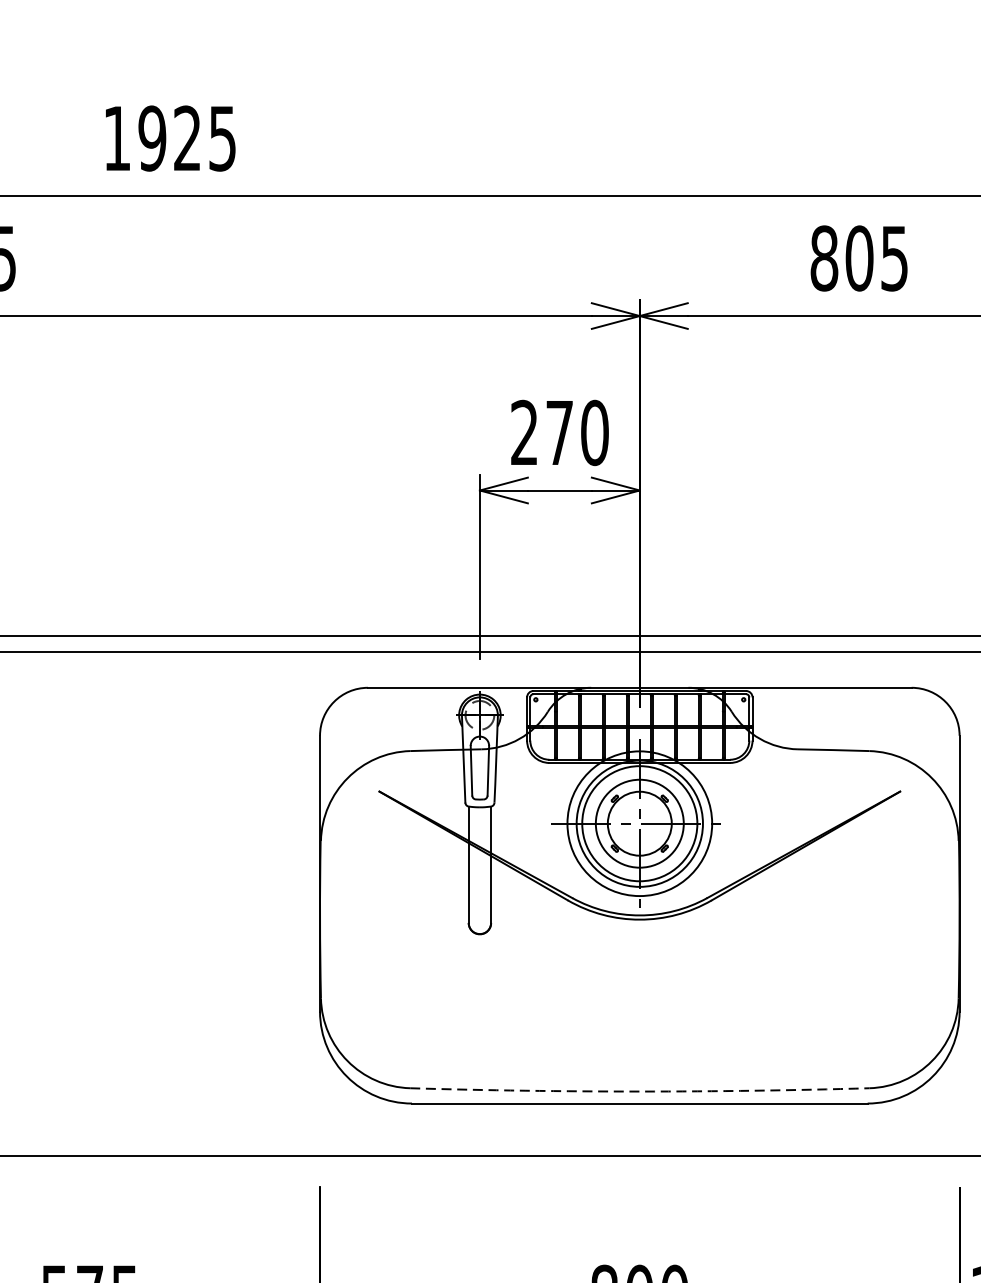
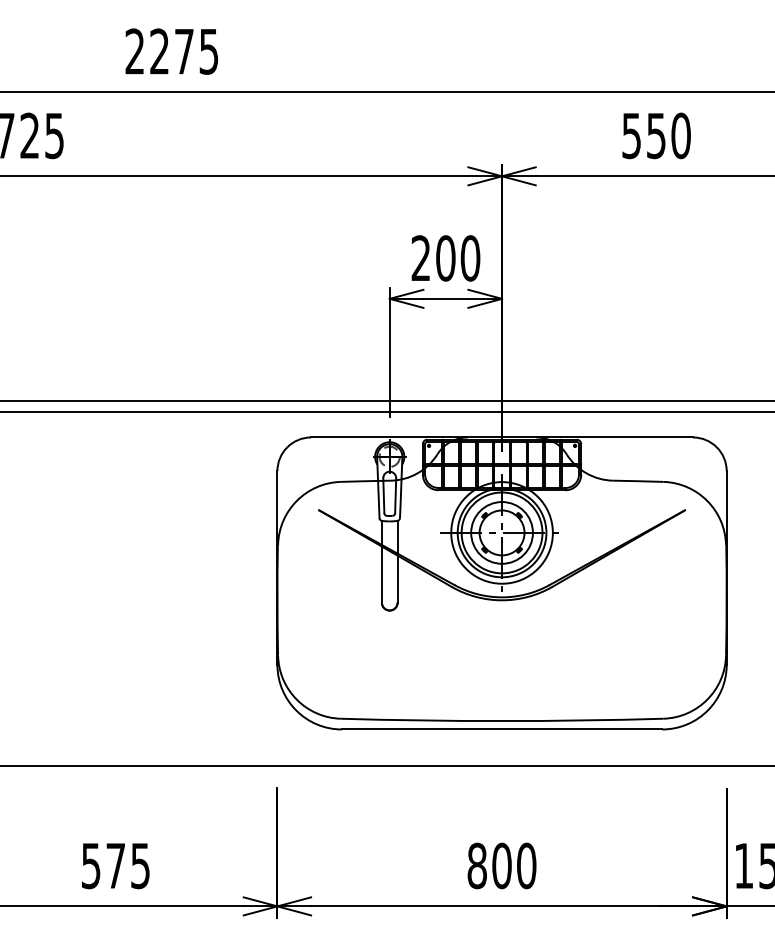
text: (152, 138) -> (159, 51), 1925 -> 2275
text: (859, 257) -> (656, 135), 805 -> 550
text: (559, 433) -> (445, 258), 270 -> 200
arc: (640, 1092) -> (502, 721), dashed -> solid

